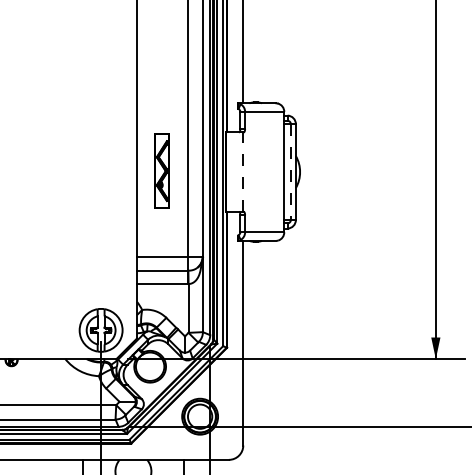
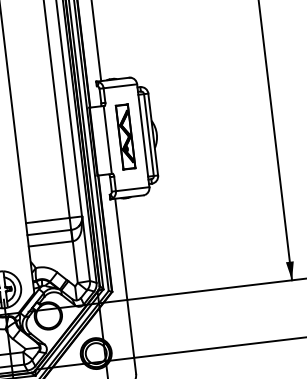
part: (161, 170) -> (125, 136), moved
line: (242, 172) -> (107, 140), dashed -> solid
line: (290, 172) -> (148, 135), dashed -> solid

